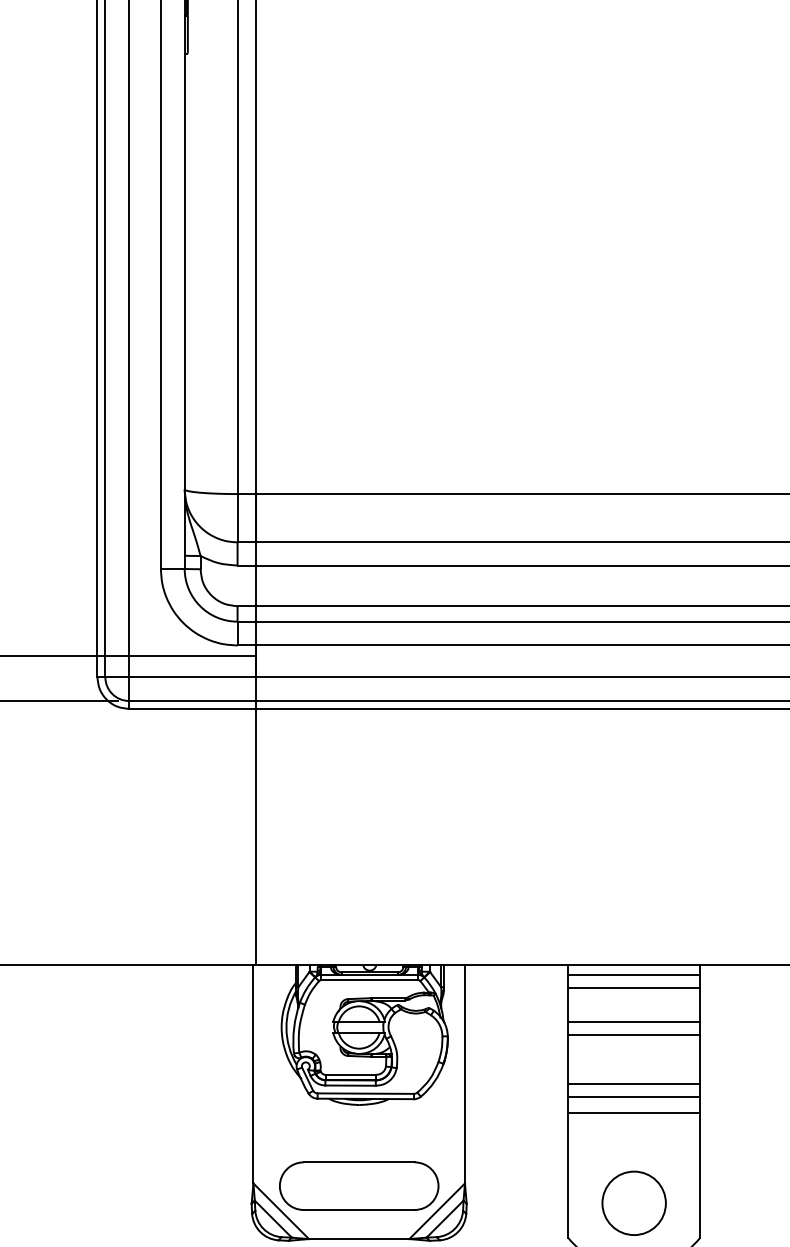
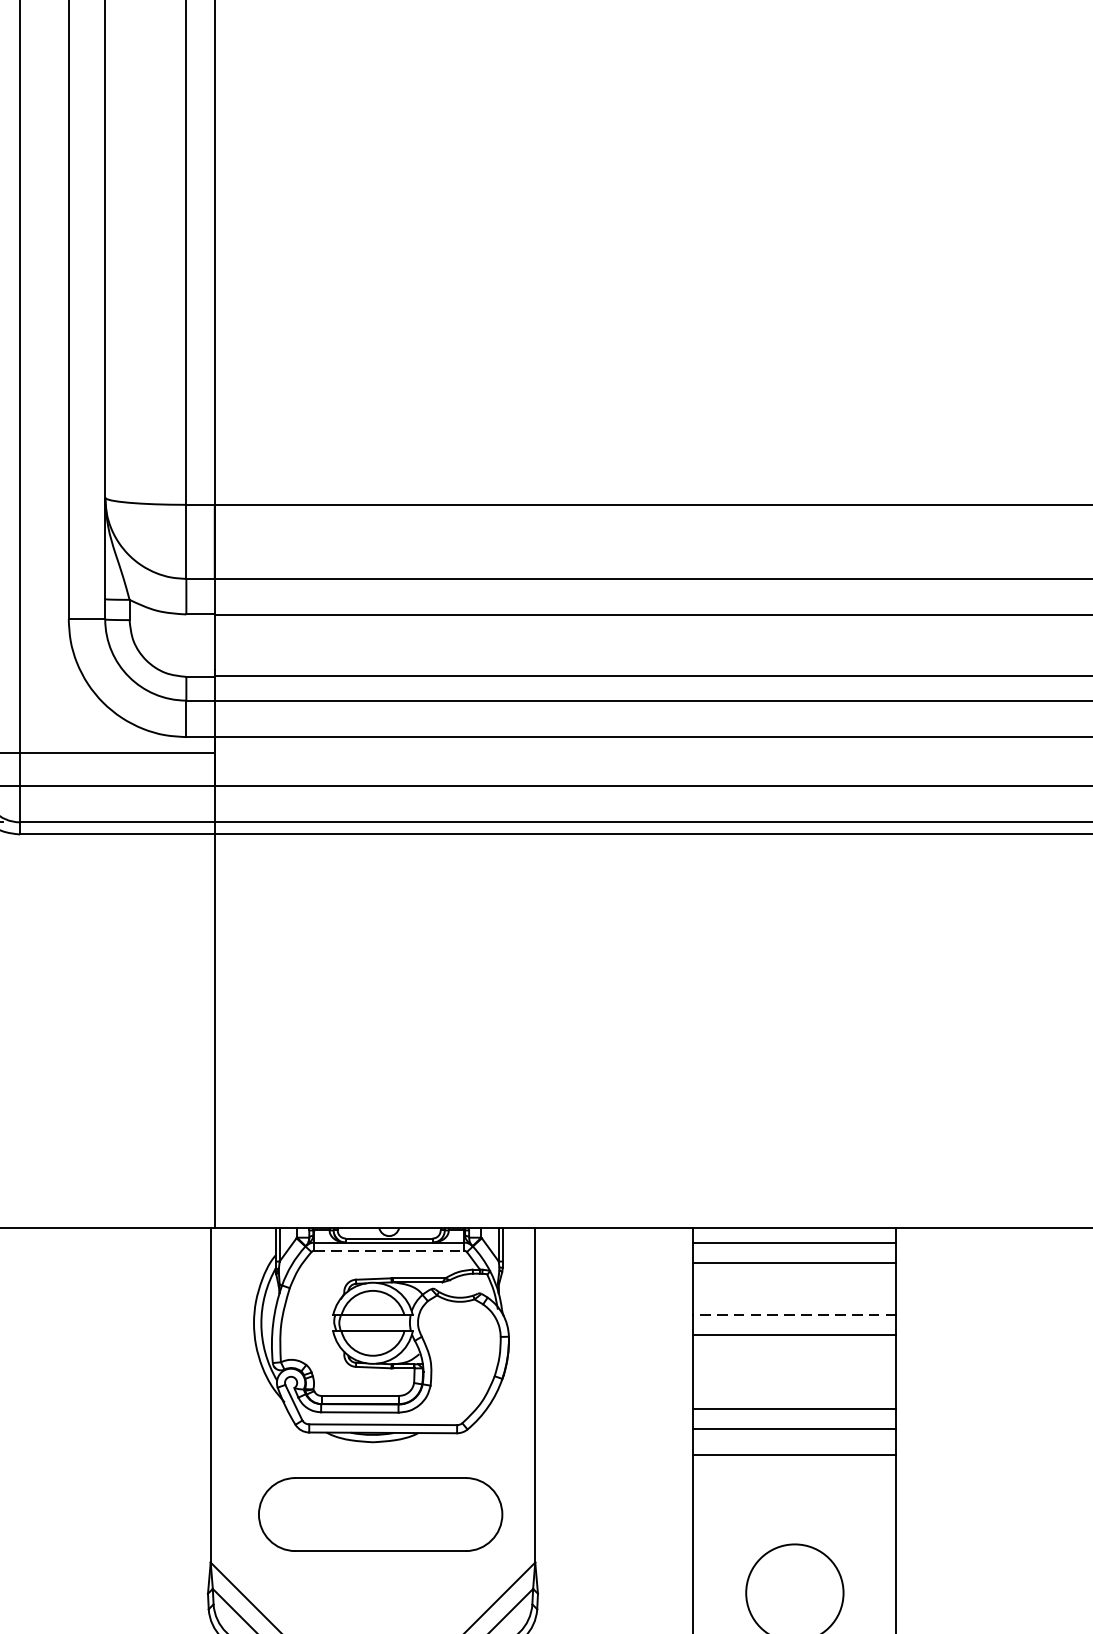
line: (369, 980) -> (388, 1251), solid -> dashed
line: (633, 1021) -> (793, 1314), solid -> dashed
part: (359, 1185) -> (381, 1513), moved

